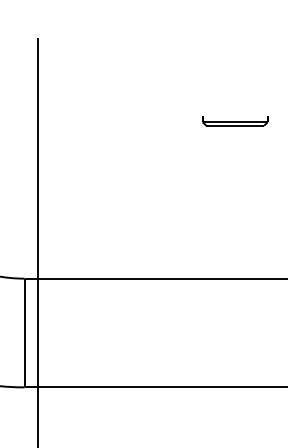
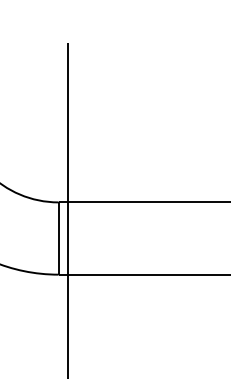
part: (235, 120) -> (198, 97), removed

